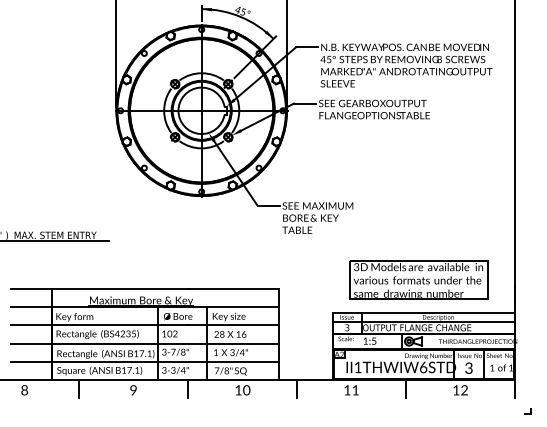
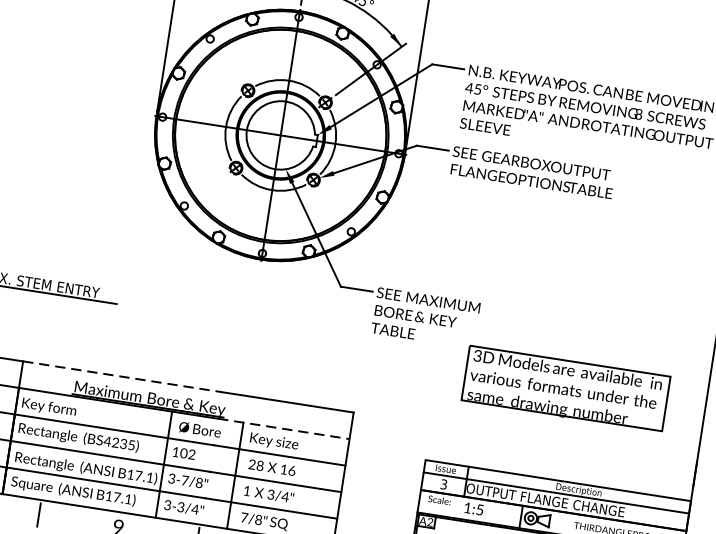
part: (418, 279) -> (565, 387), moved
line: (121, 288) -> (123, 376), solid -> dashed
line: (234, 307) -> (284, 429), solid -> dashed

